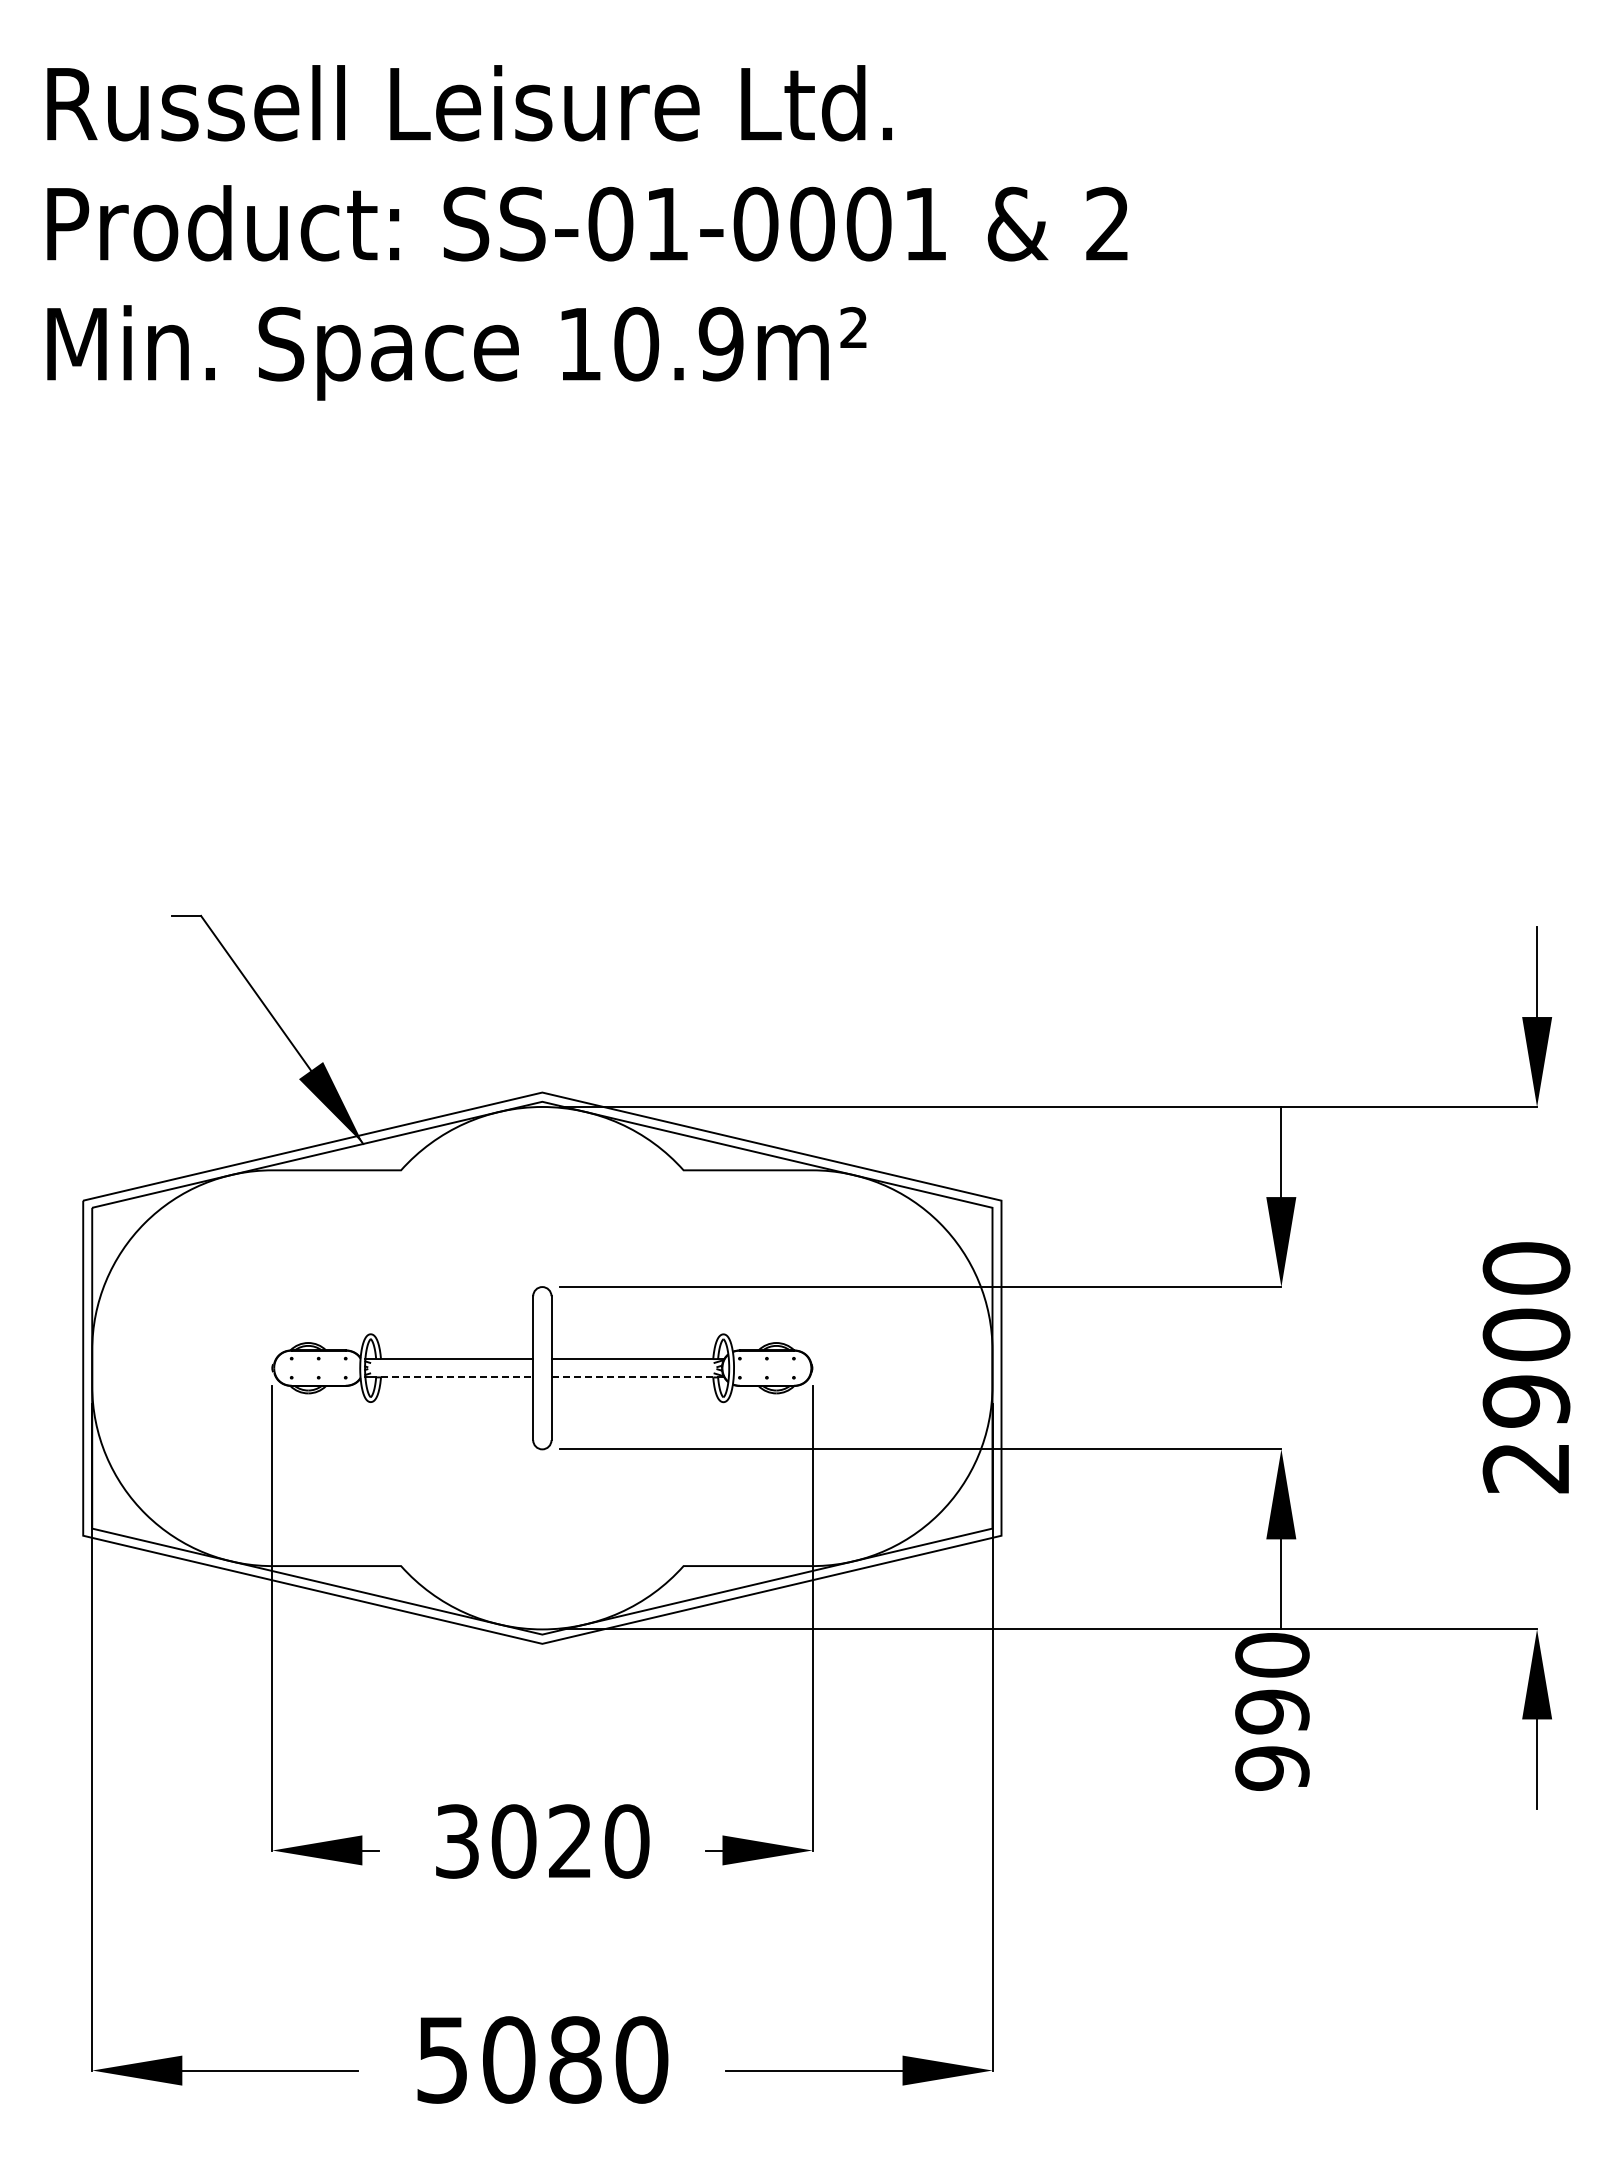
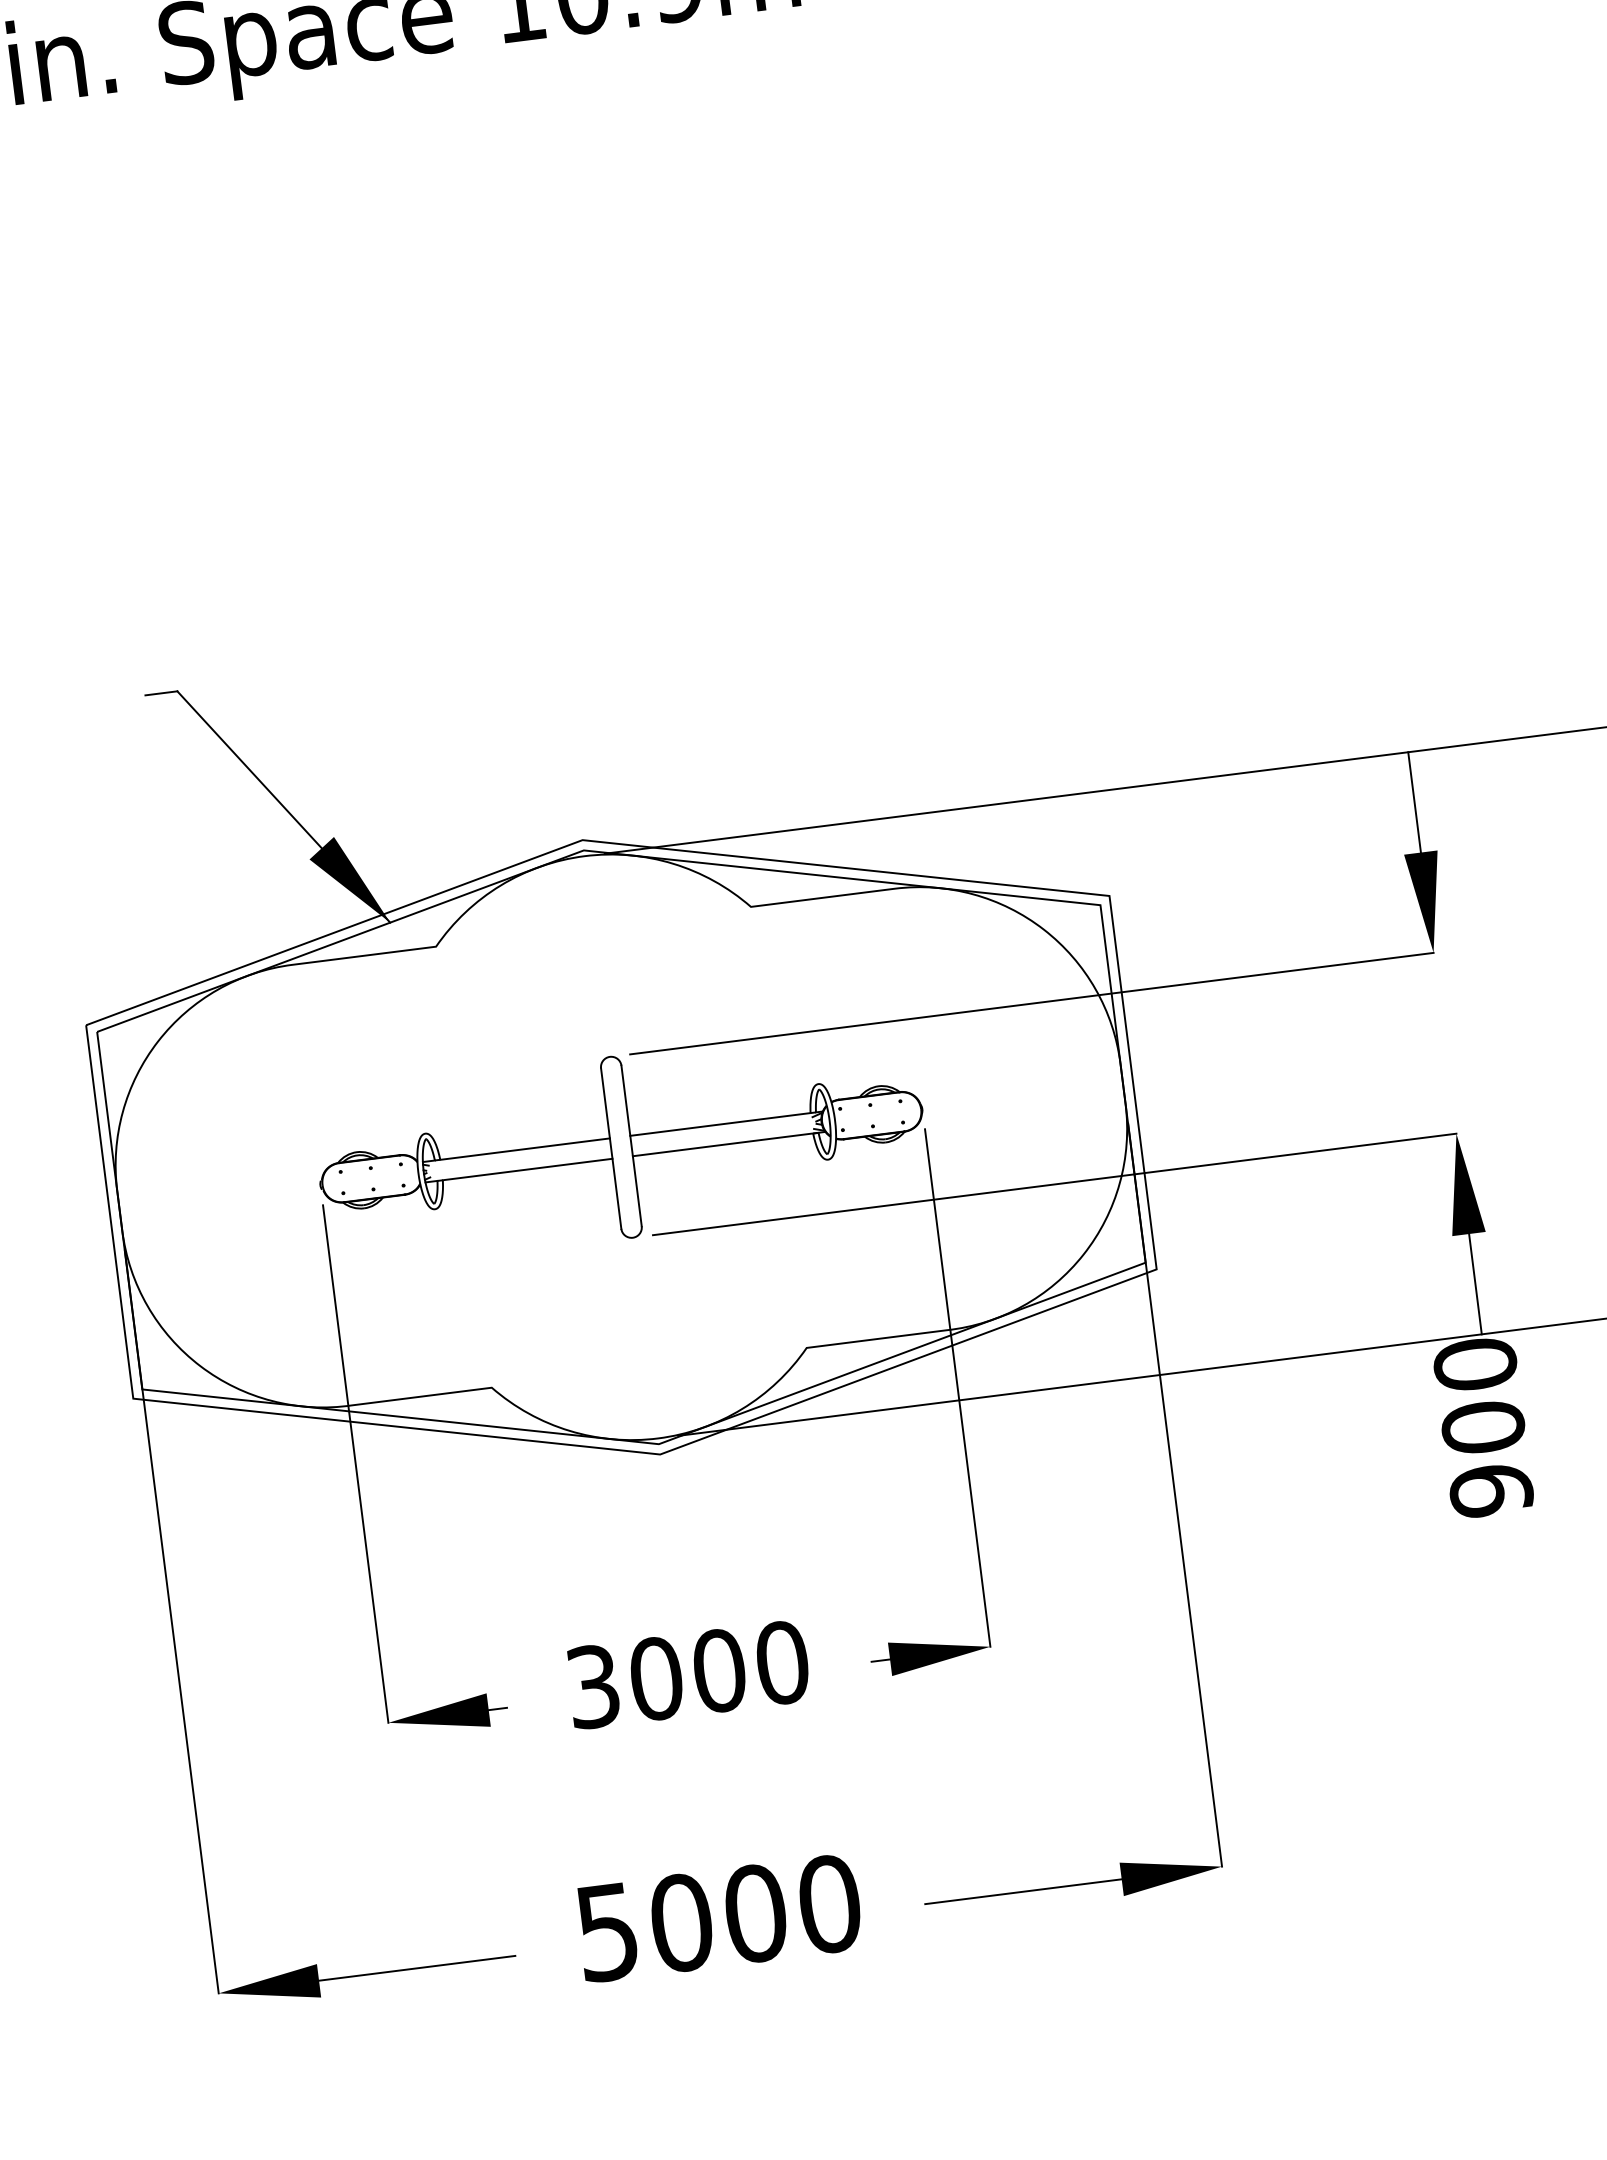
line: (457, 1377) -> (528, 1169), dashed -> solid
line: (638, 1377) -> (729, 1144), dashed -> solid
text: (1272, 1711) -> (1483, 1427), 990 -> 900
text: (570, 1841) -> (719, 1670), 3020 -> 3000
text: (575, 2059) -> (755, 1913), 5080 -> 5000

